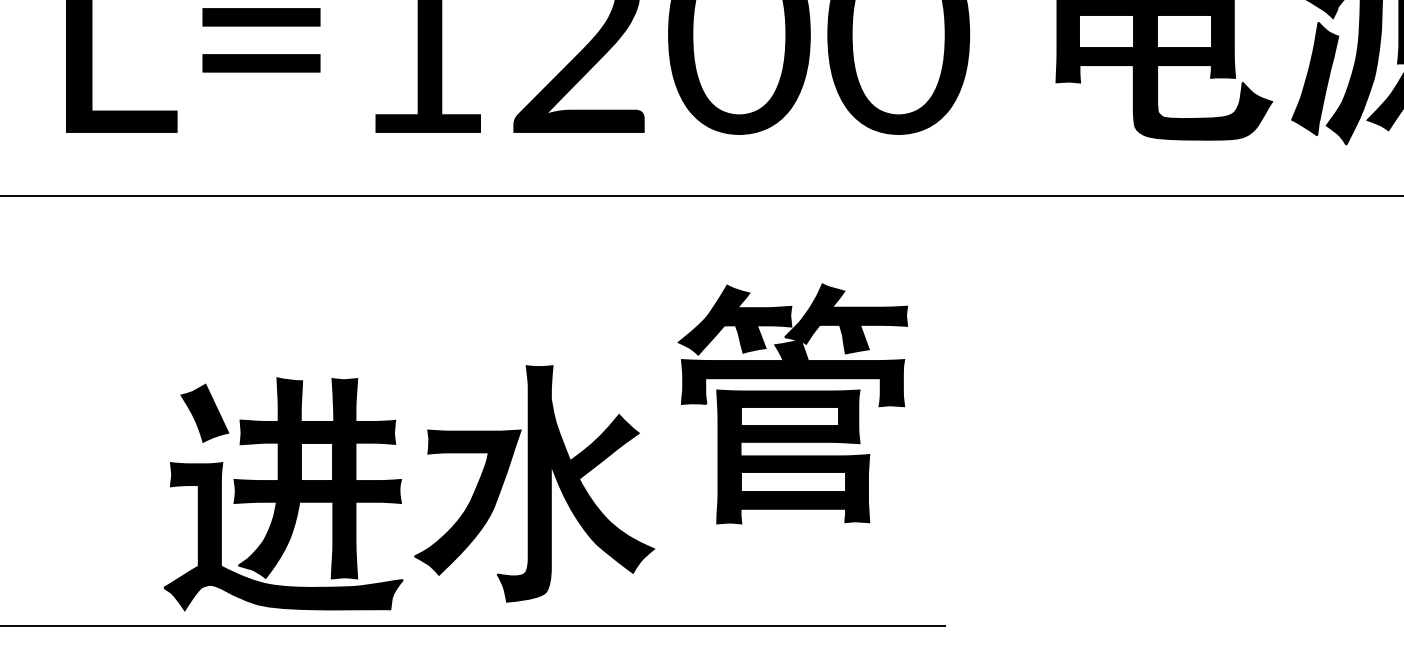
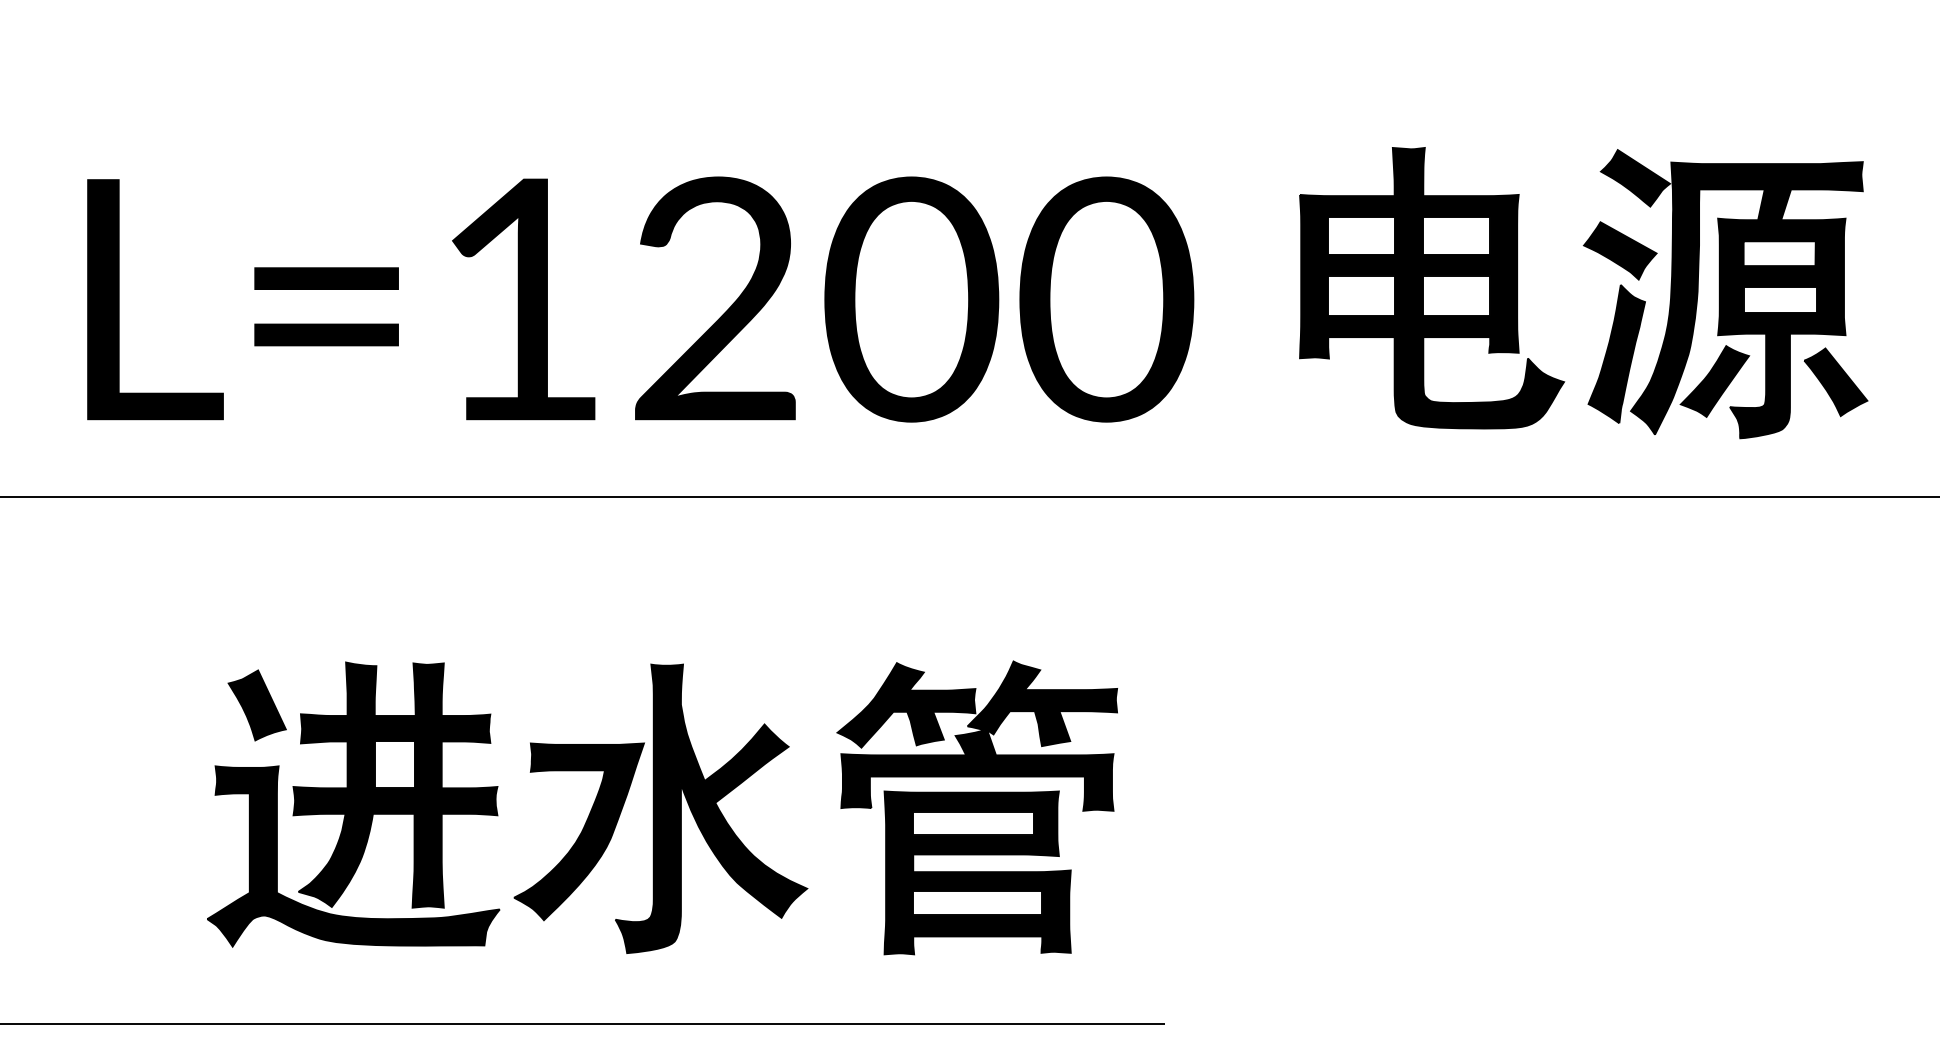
part: (792, 403) -> (976, 807), moved
part: (534, 483) -> (660, 808), moved
part: (283, 494) -> (353, 804), moved

